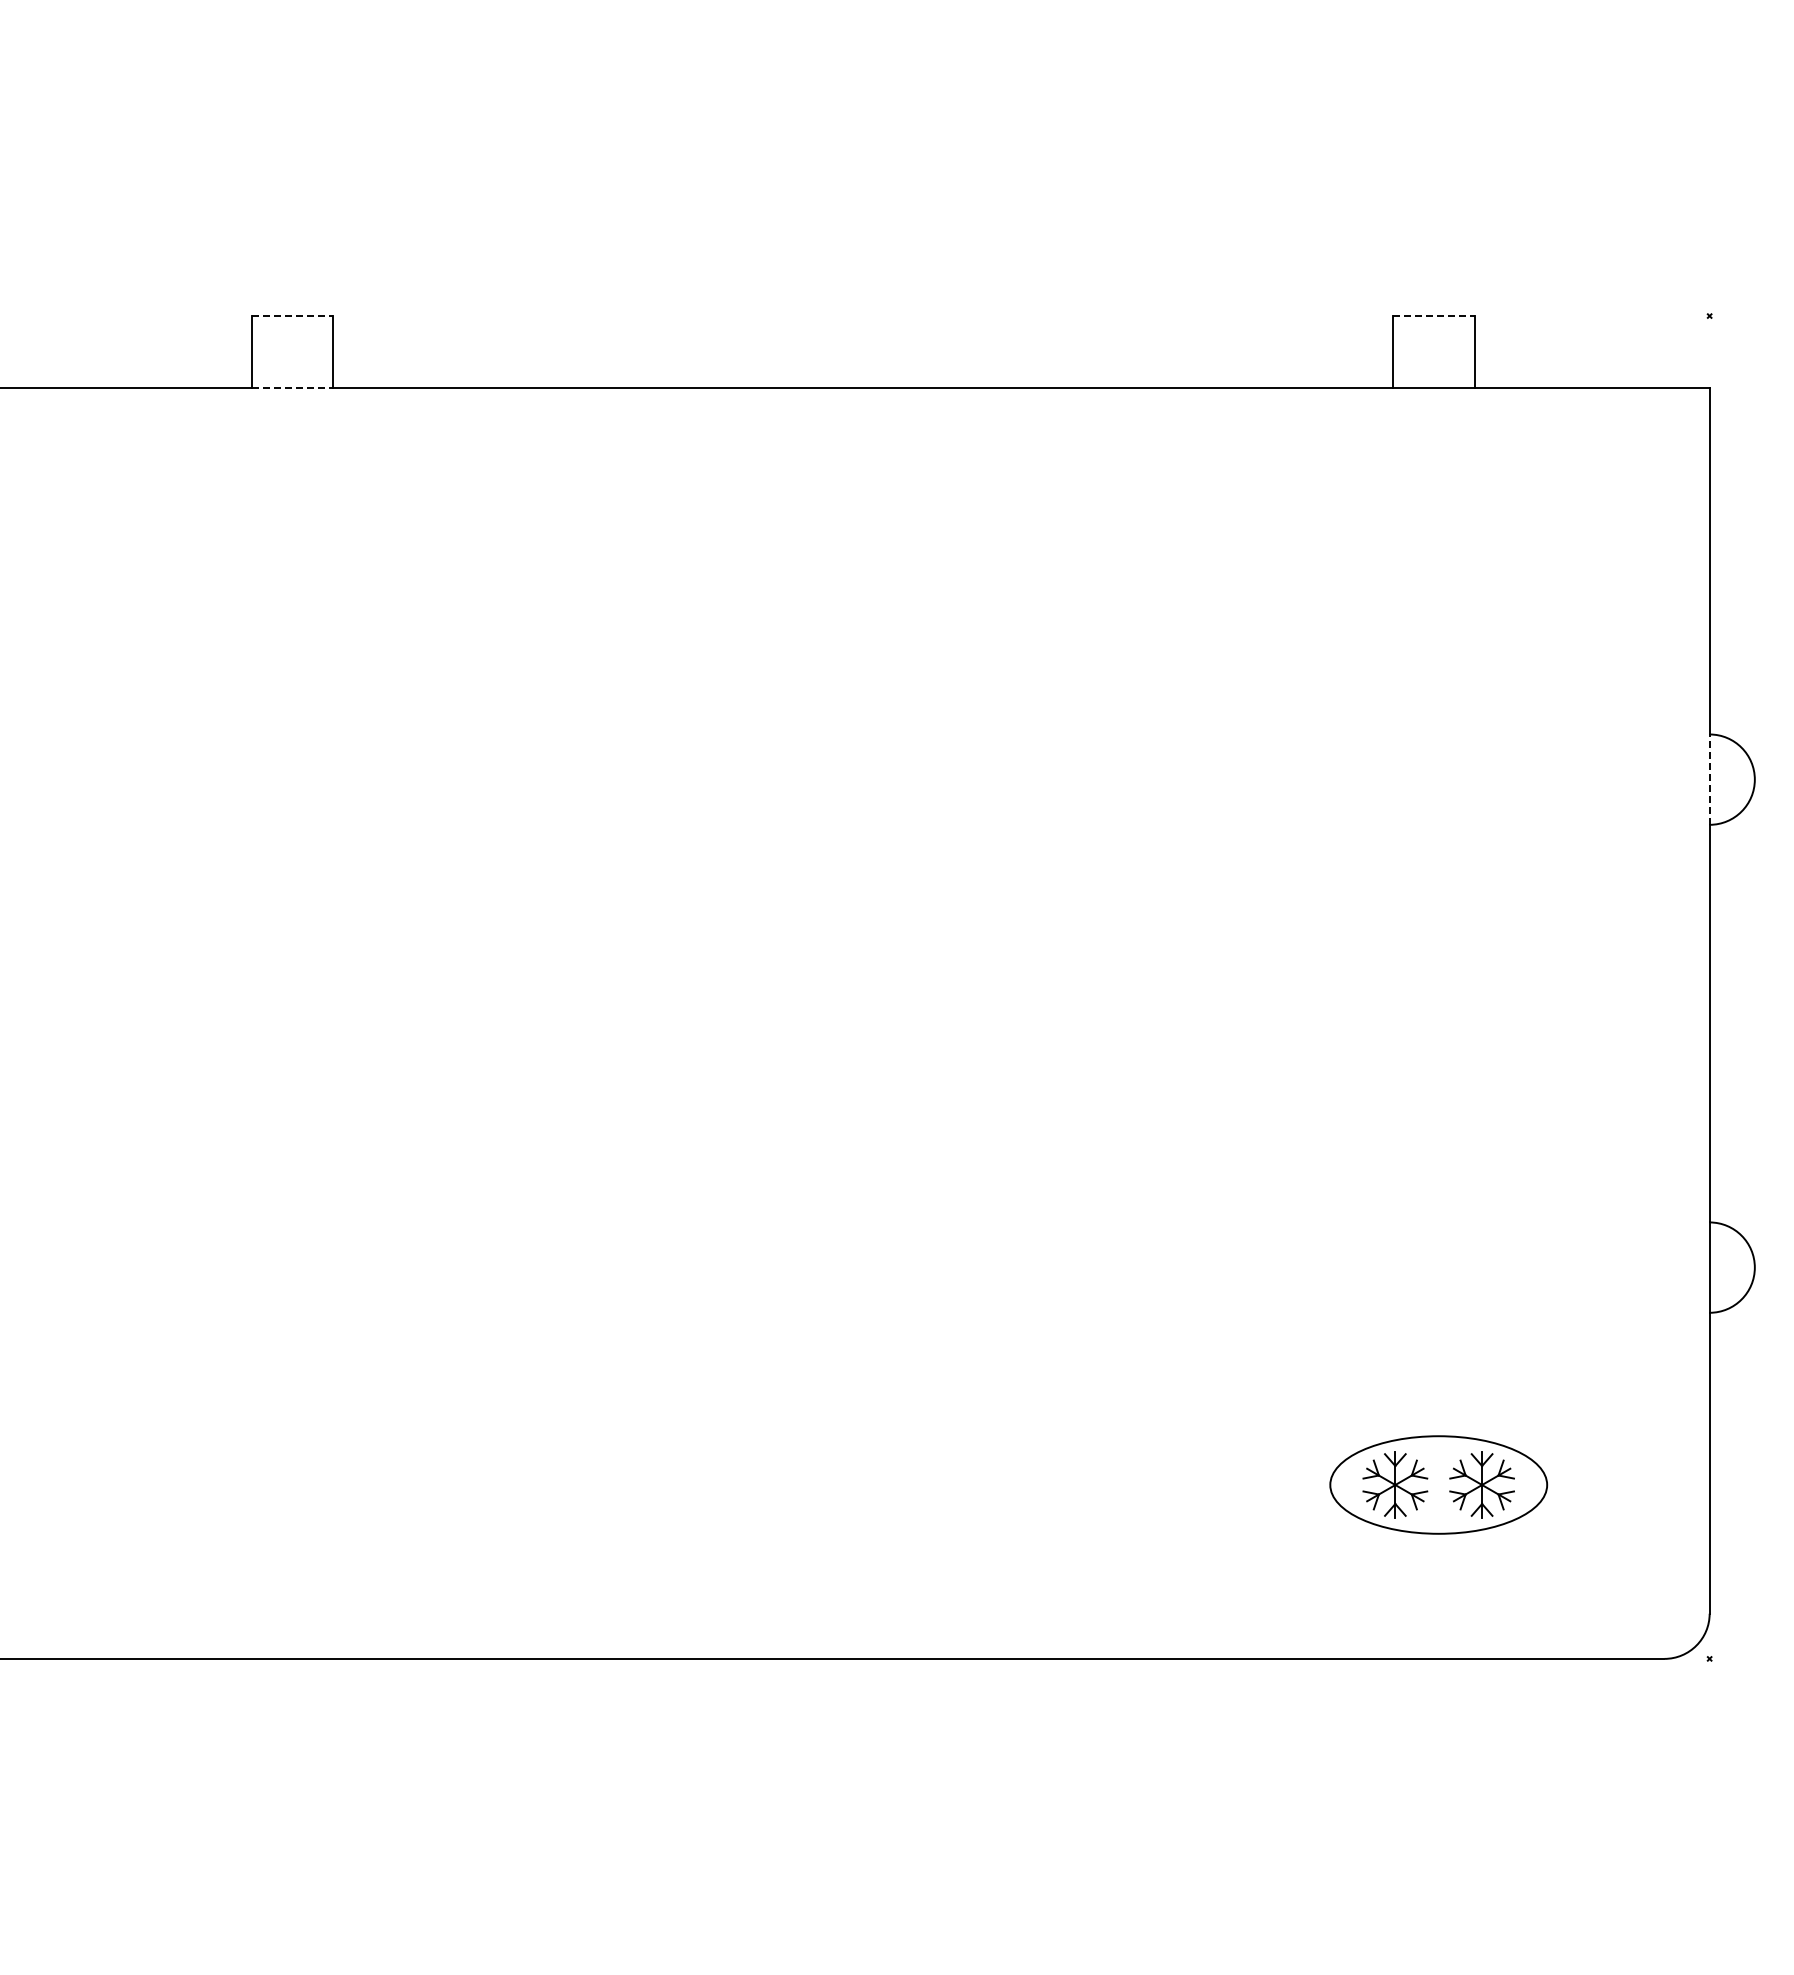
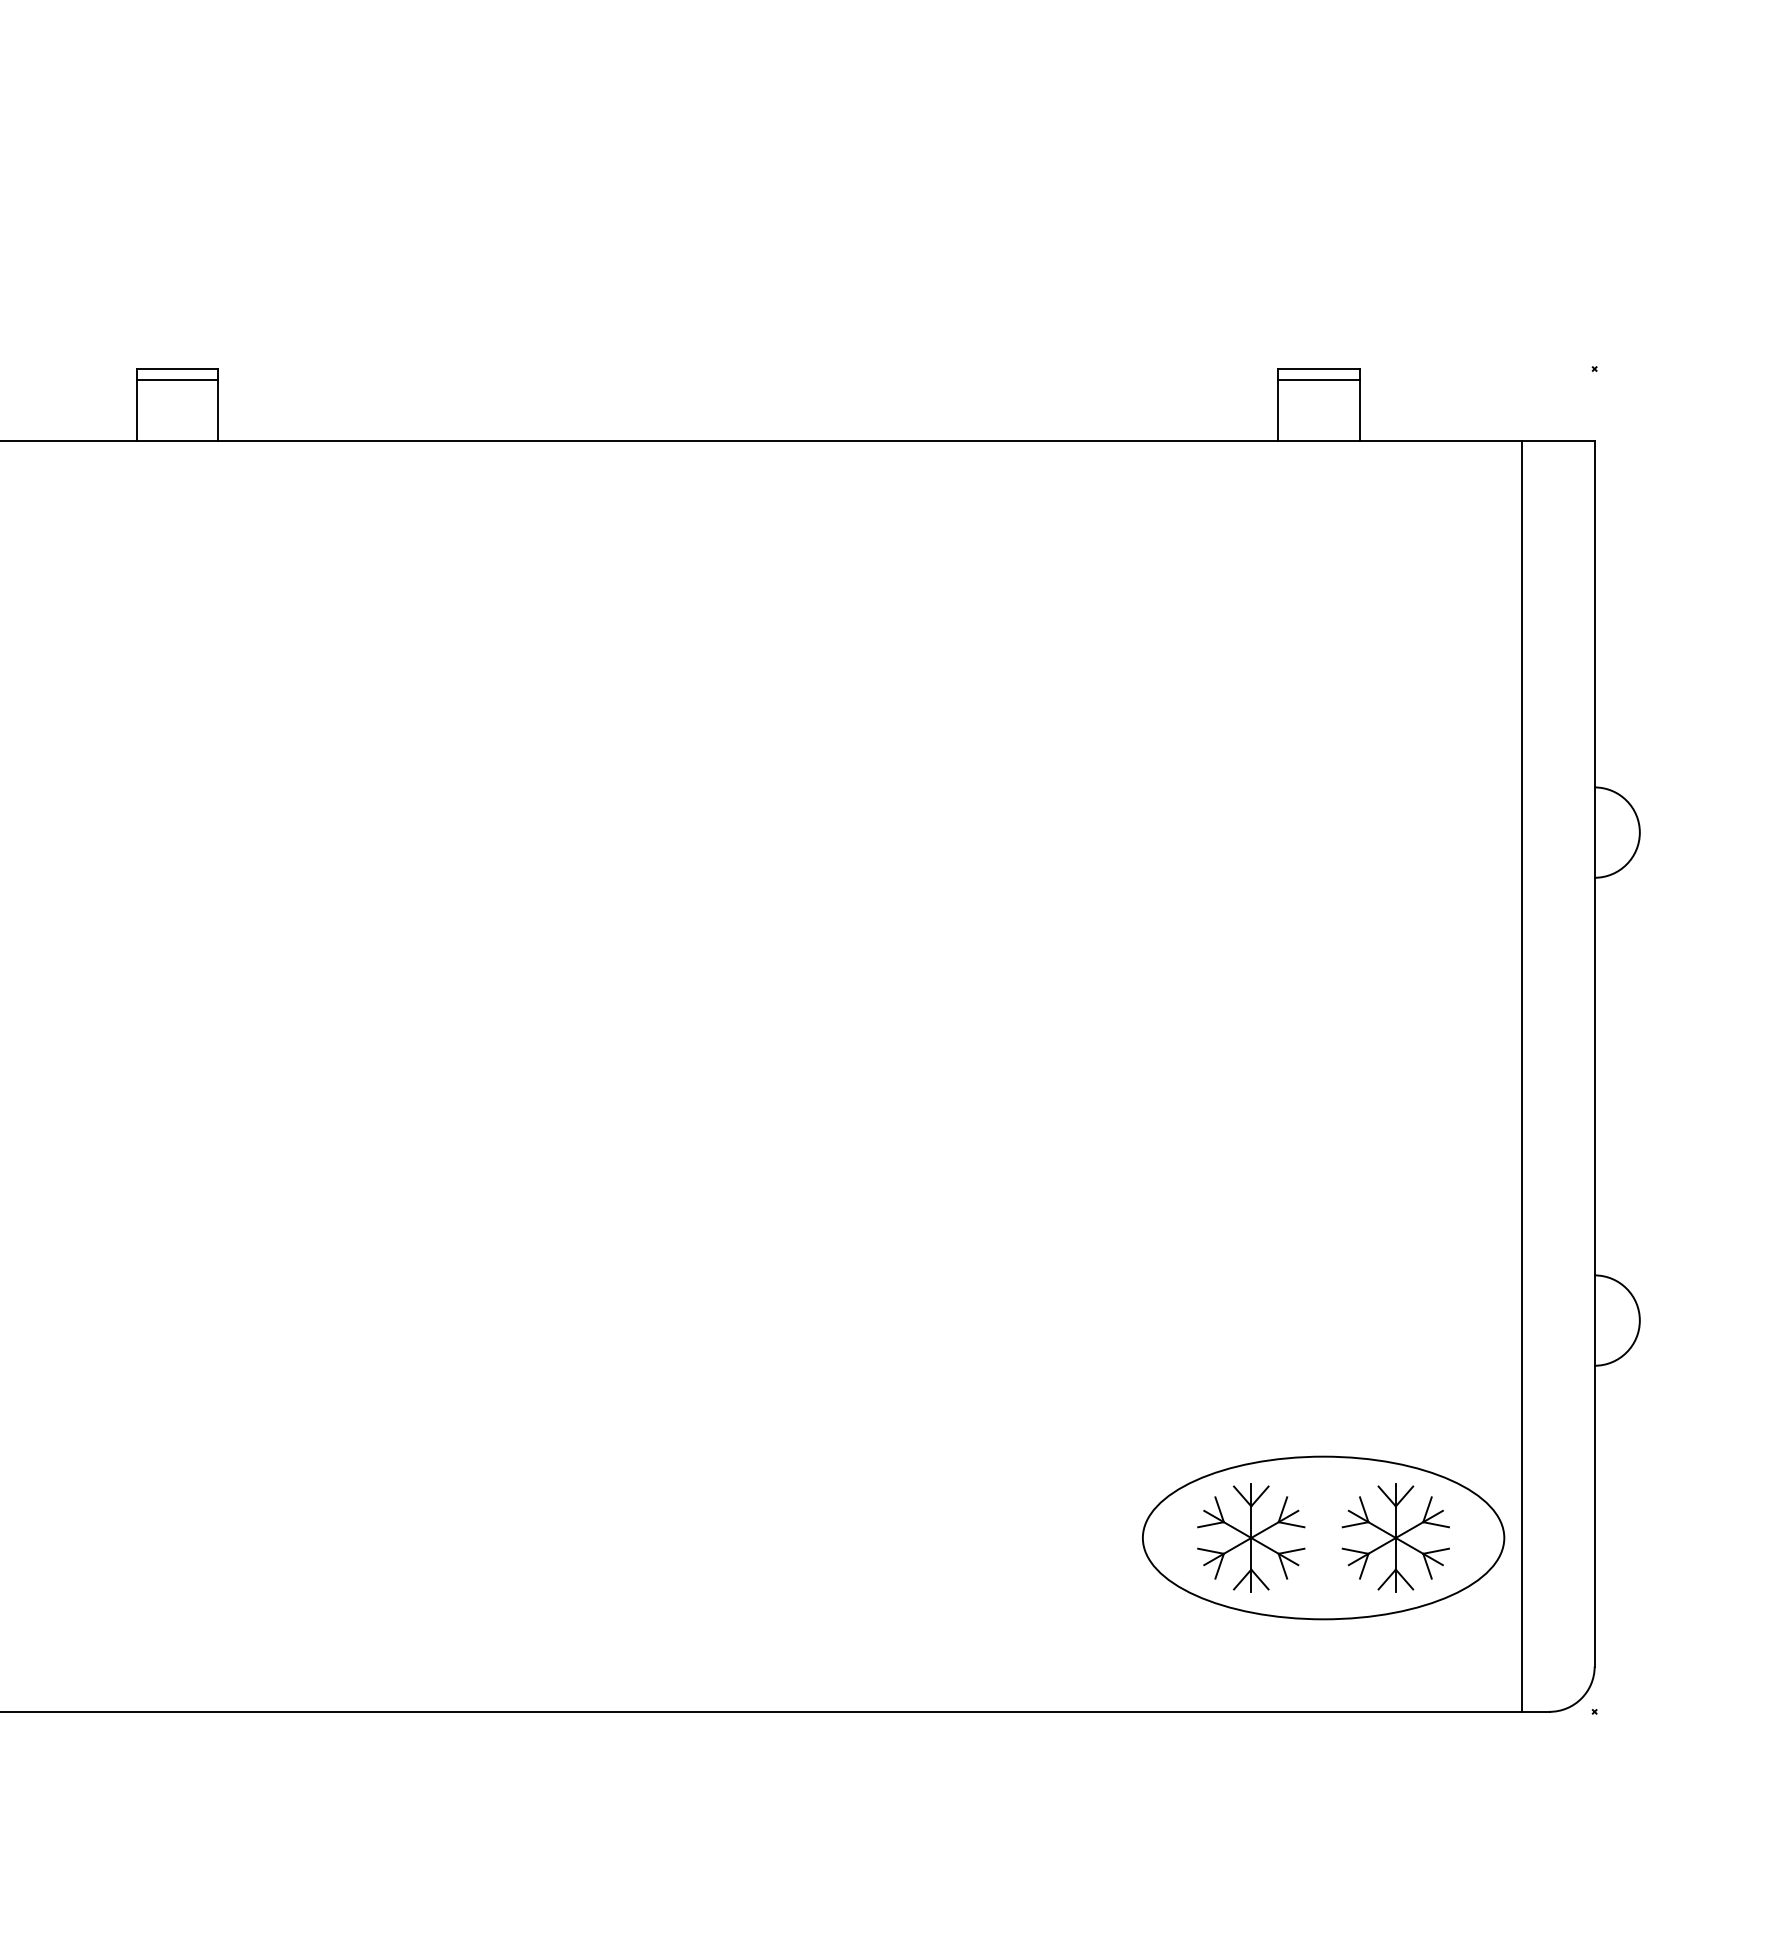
line: (292, 316) -> (177, 369), dashed -> solid
line: (1434, 316) -> (1319, 369), dashed -> solid
line: (291, 327) -> (176, 380), added
line: (1433, 327) -> (1318, 380), added
line: (292, 388) -> (177, 441), dashed -> solid
line: (1709, 779) -> (1594, 832), dashed -> solid
line: (1637, 1023) -> (1522, 1076), added
part: (1438, 1484) -> (1323, 1537), size x1.67

